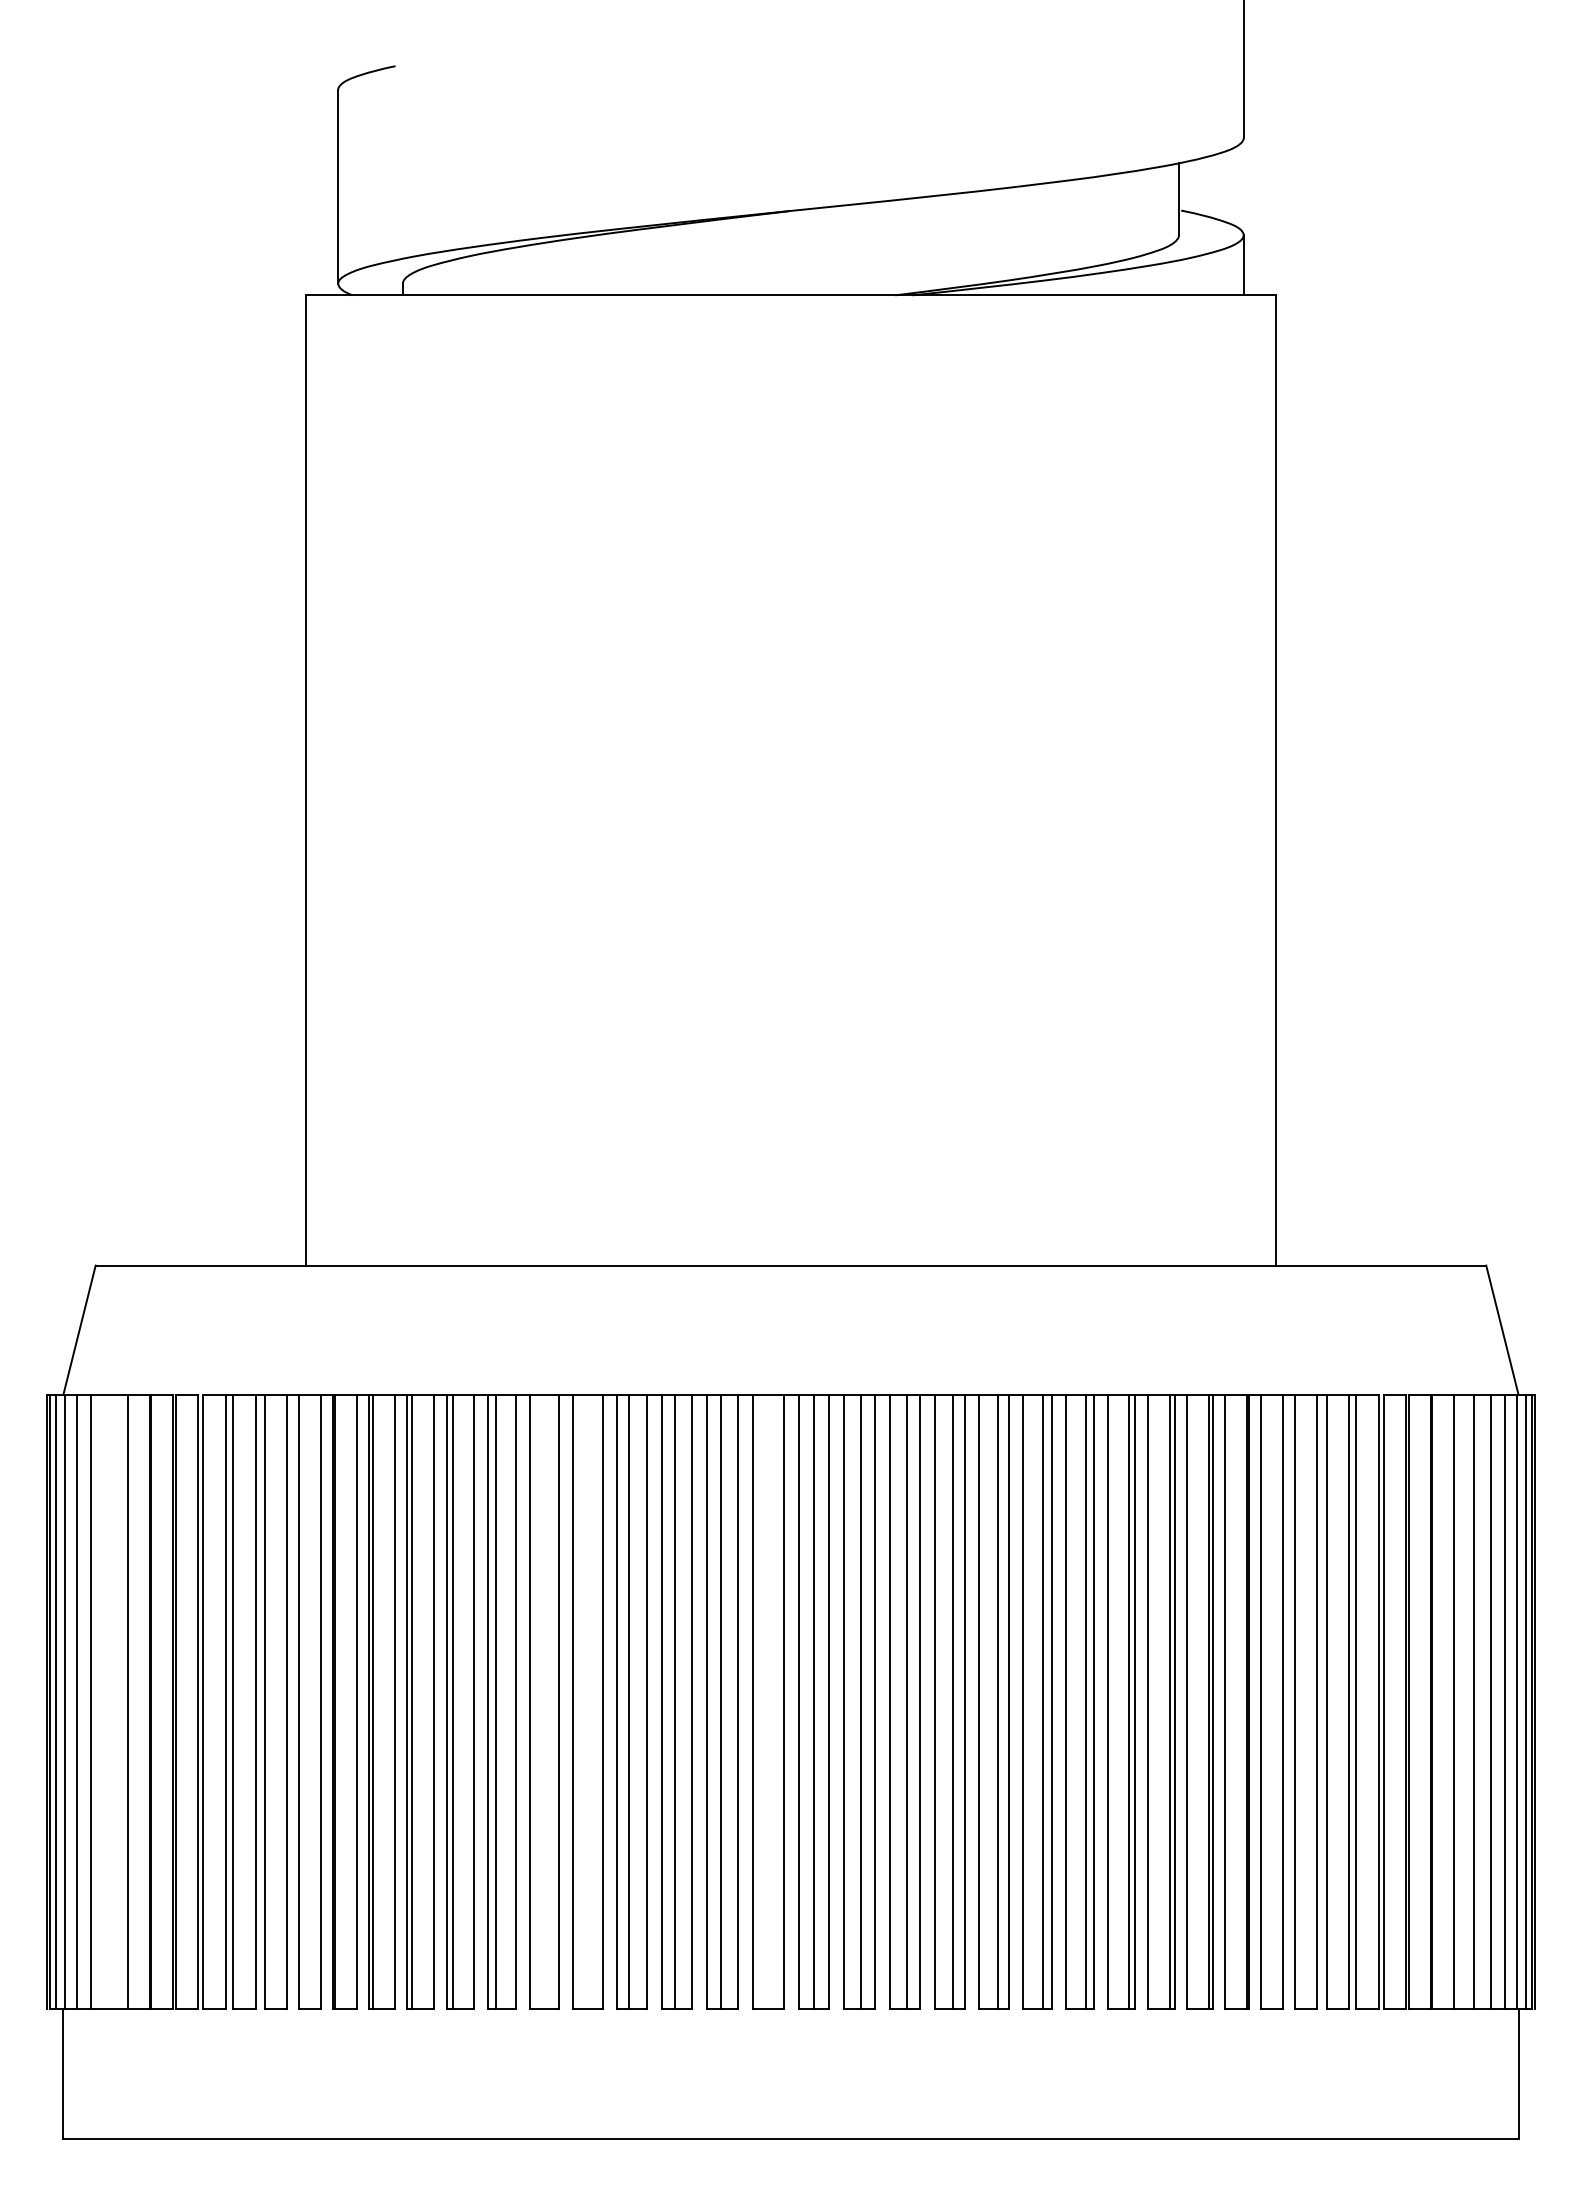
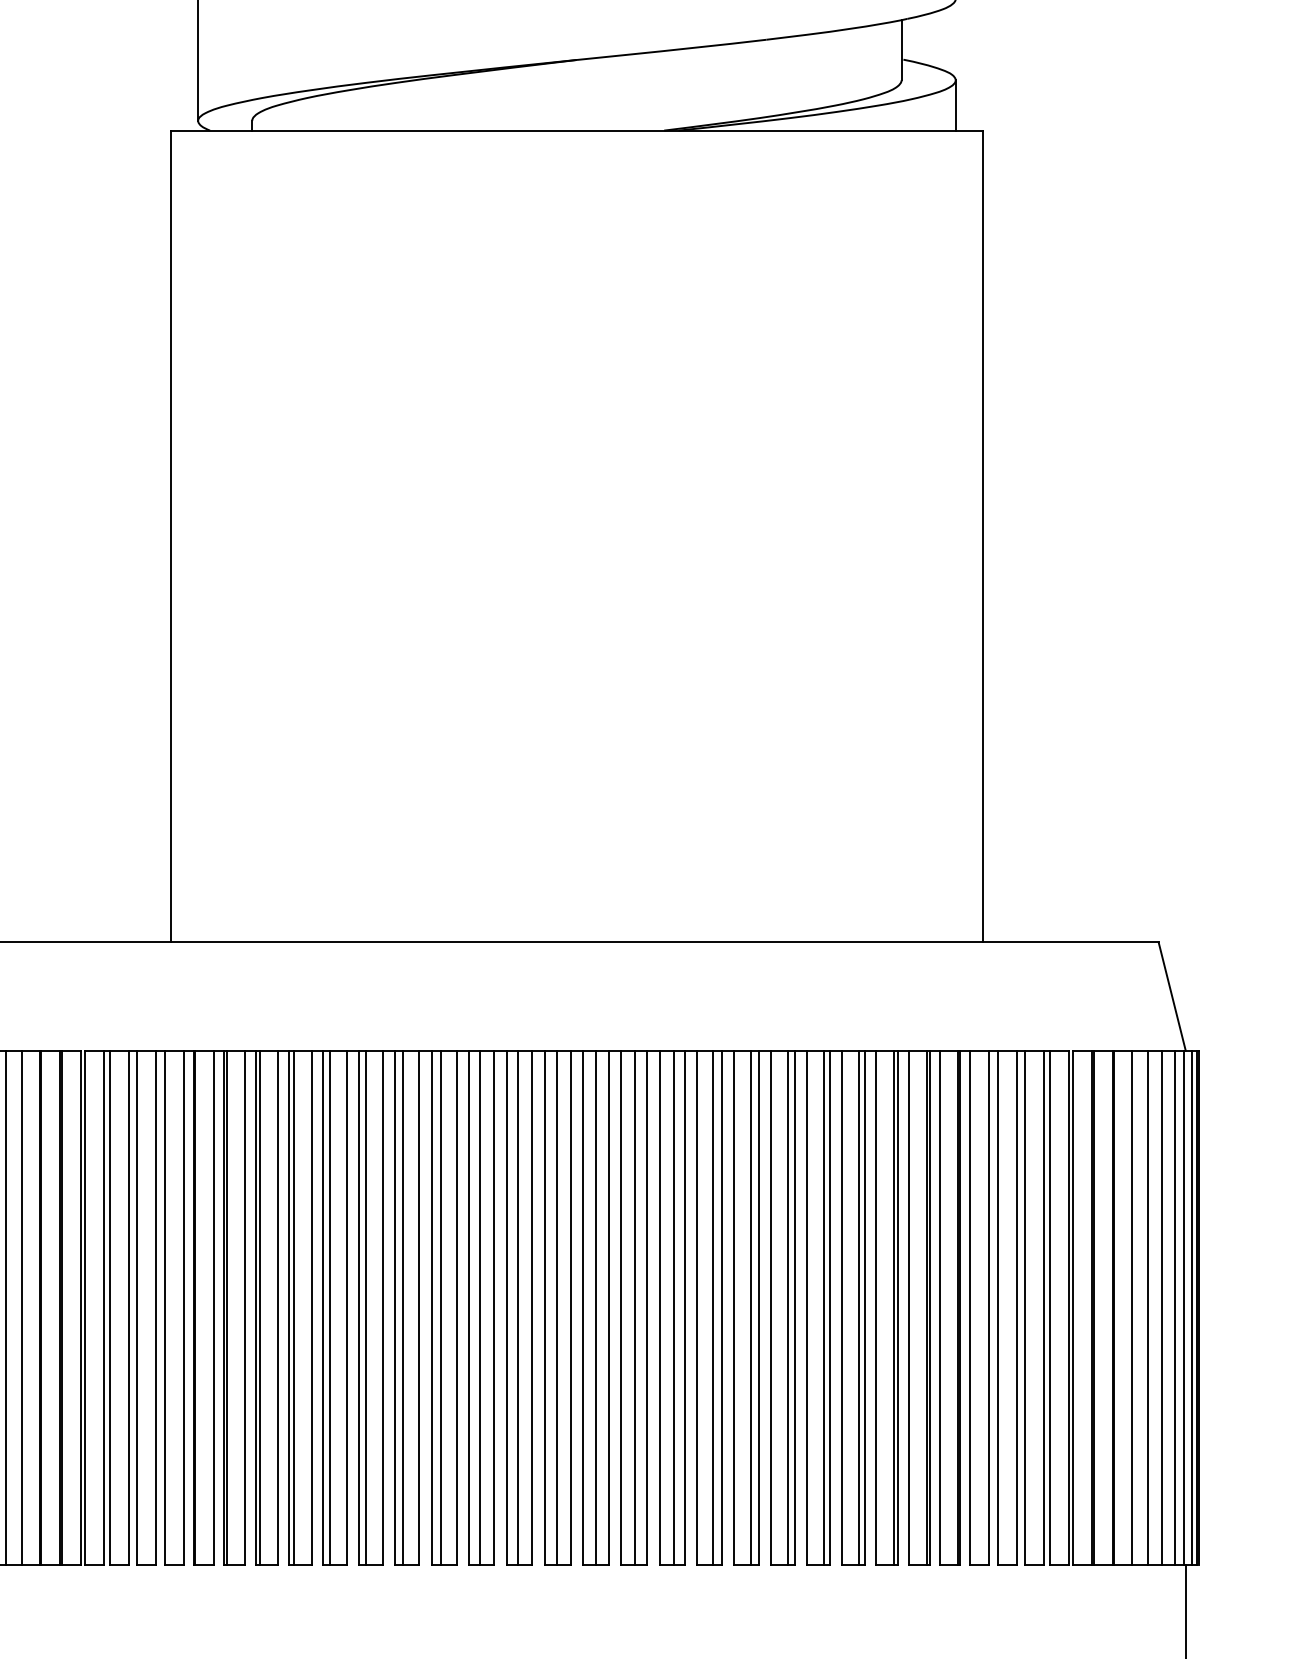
line: (108, 1701) -> (5, 1307), added
line: (538, 1701) -> (365, 1307), added
line: (583, 1701) -> (403, 1307), added
line: (767, 1701) -> (557, 1307), added

